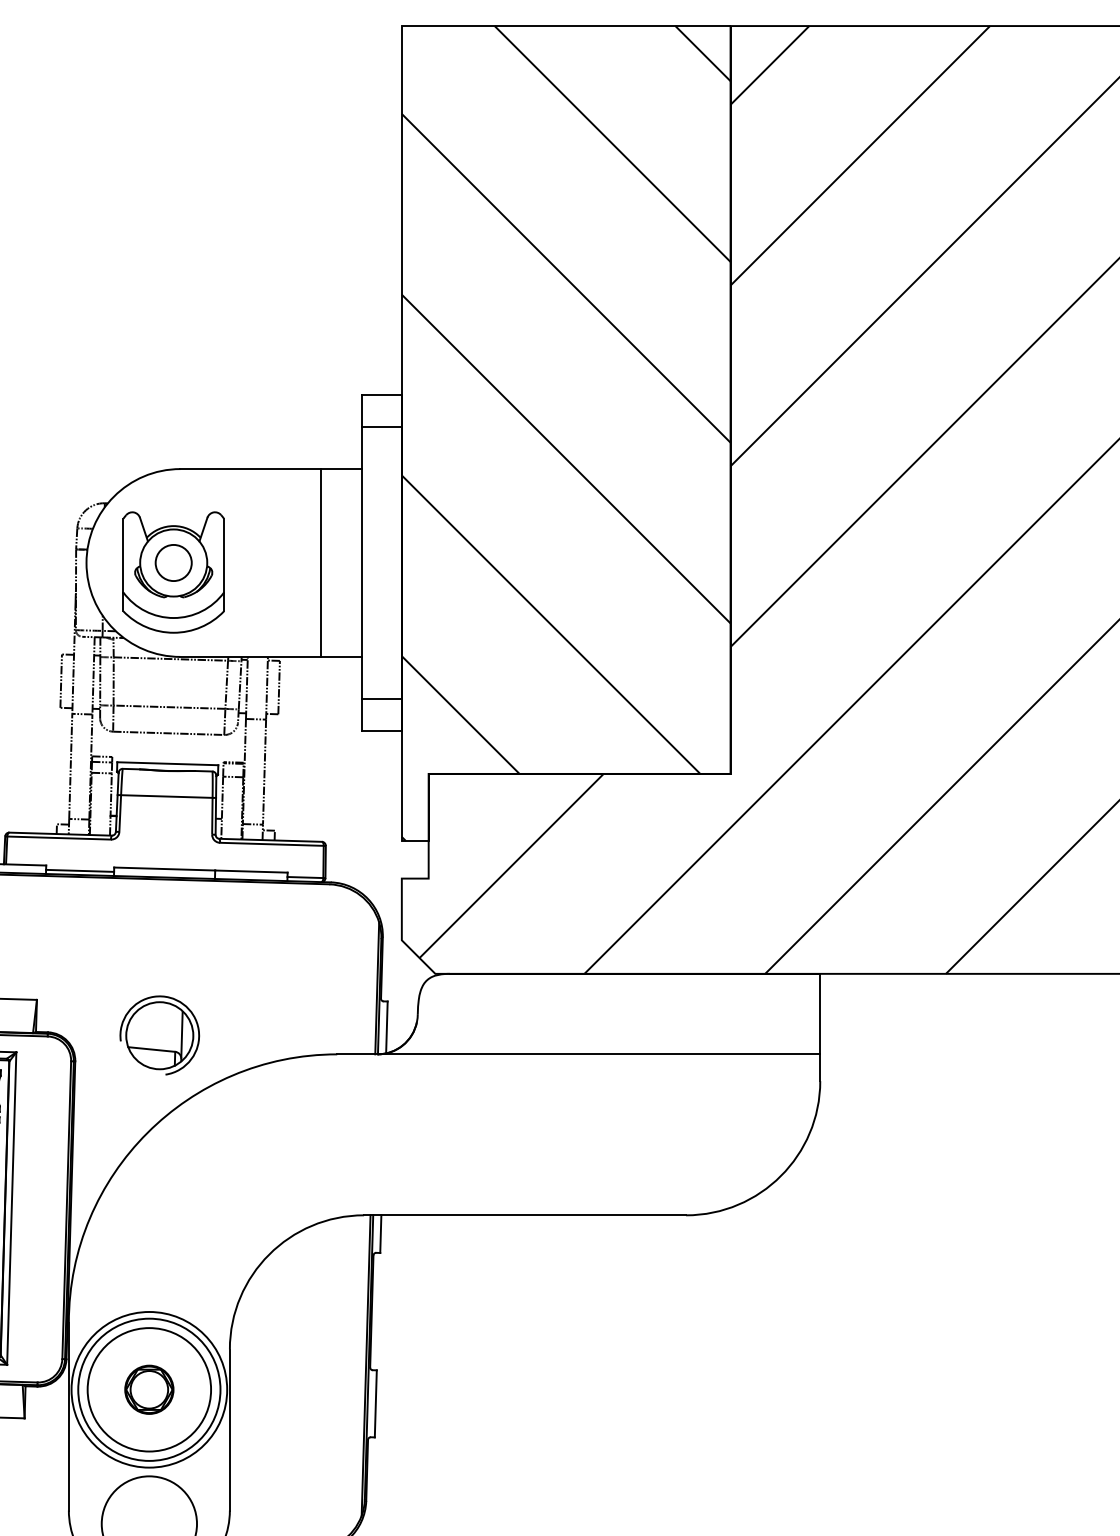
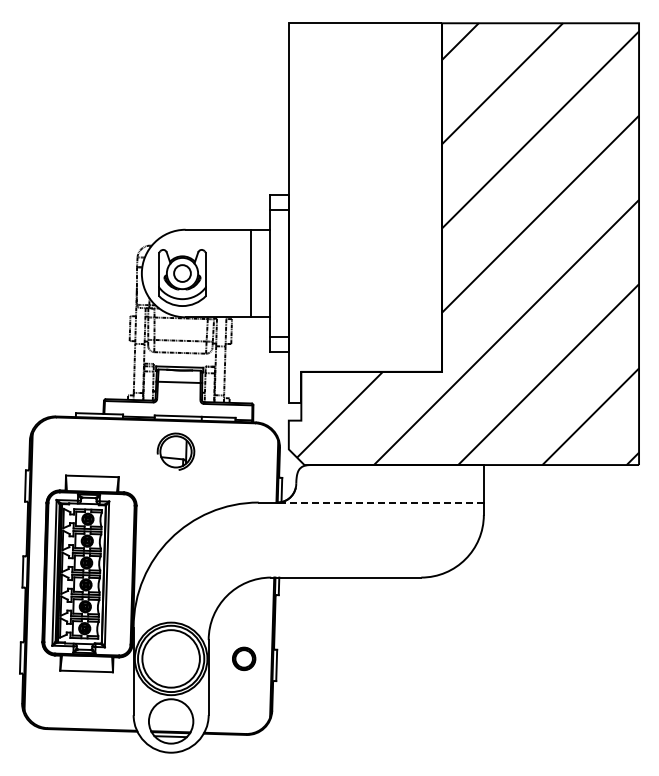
hatch: (566, 434) -> (365, 213), removed
part: (158, 1034) -> (175, 451), moved
line: (598, 1054) -> (380, 502), solid -> dashed
part: (150, 1388) -> (244, 658), moved

